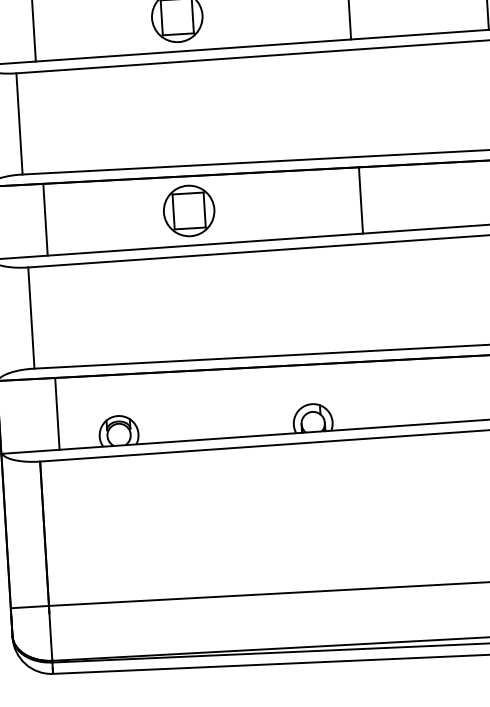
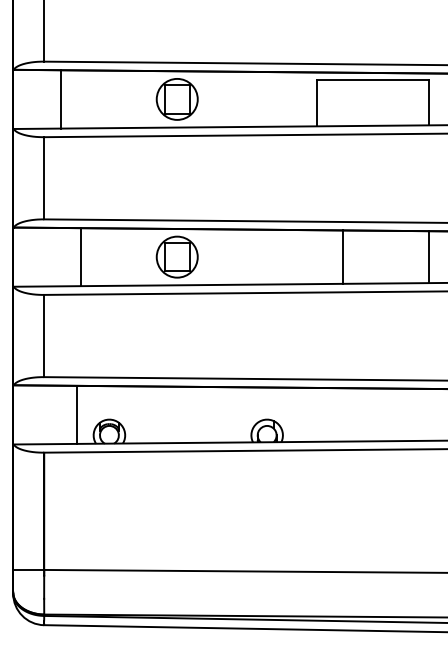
line: (360, 200) -> (342, 257), moved
line: (45, 218) -> (80, 256), moved
line: (57, 413) -> (76, 414), moved

